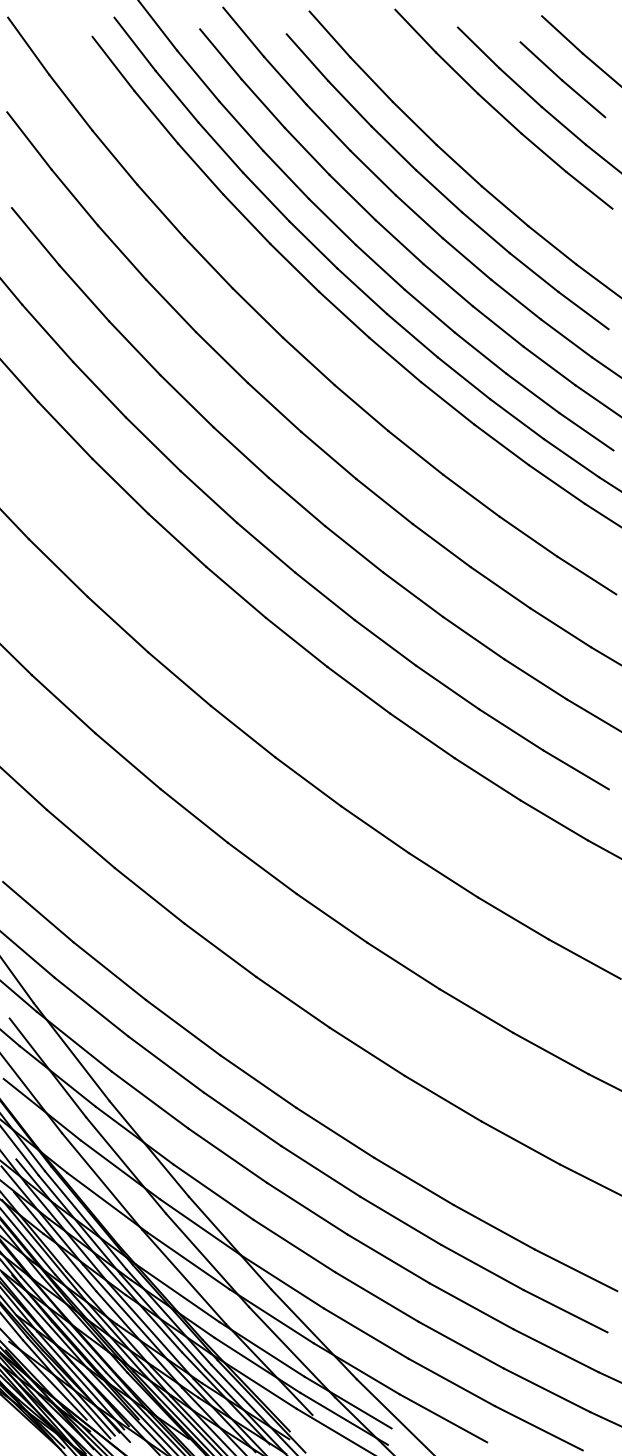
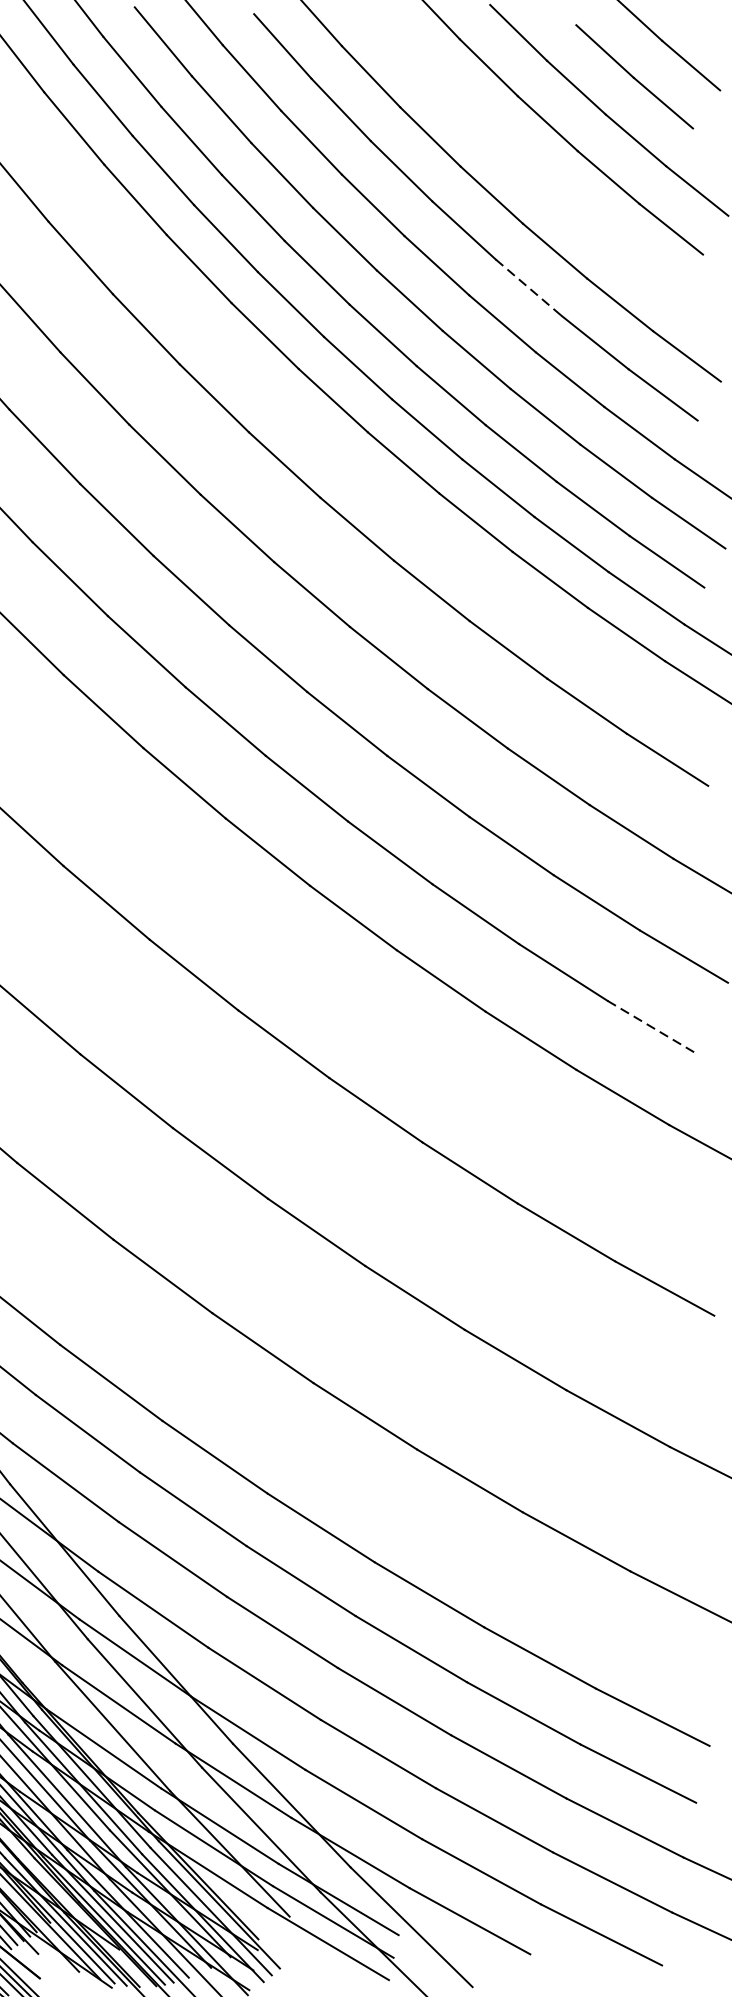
line: (486, 233) -> (529, 288), solid -> dashed
line: (576, 770) -> (653, 1028), solid -> dashed

